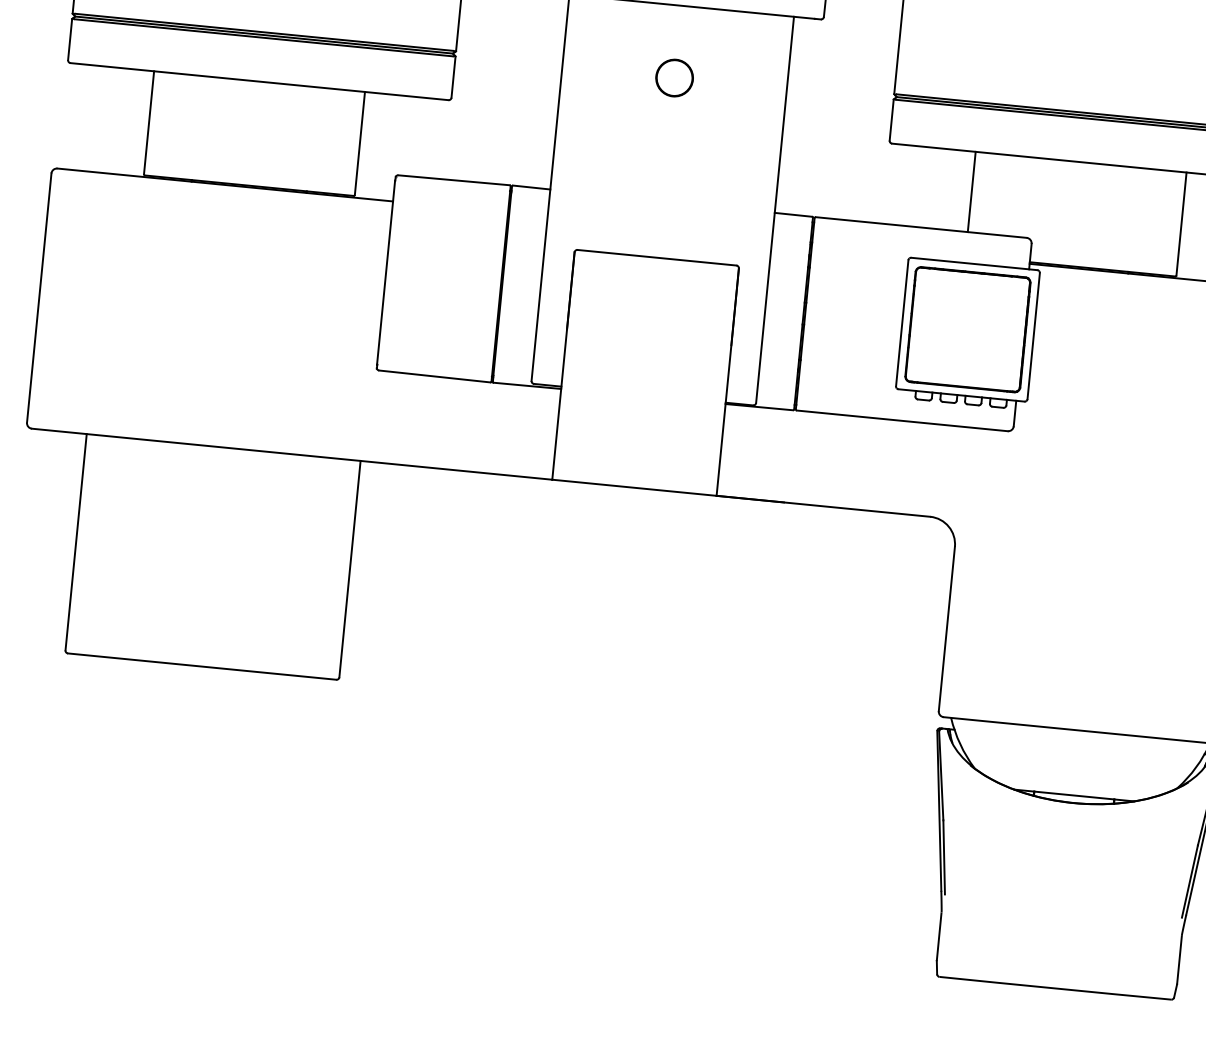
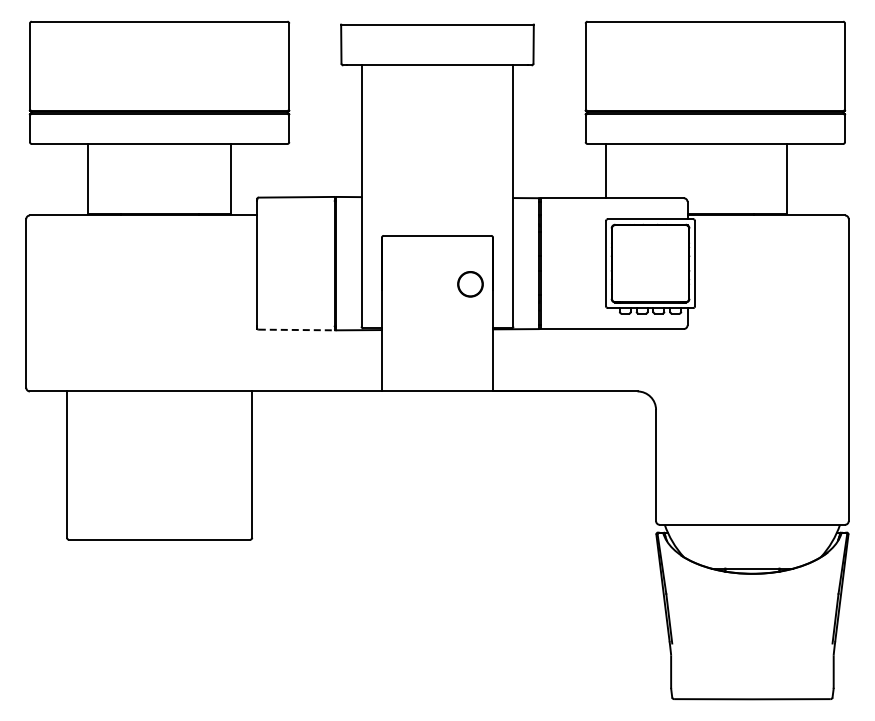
circle: (674, 78) -> (470, 284), moved
line: (972, 191) -> (606, 170), moved
line: (435, 375) -> (296, 329), solid -> dashed

